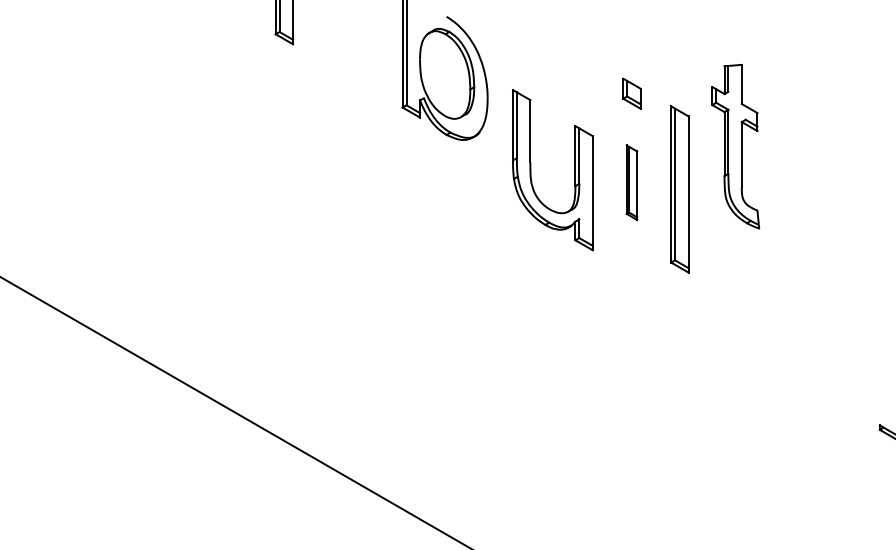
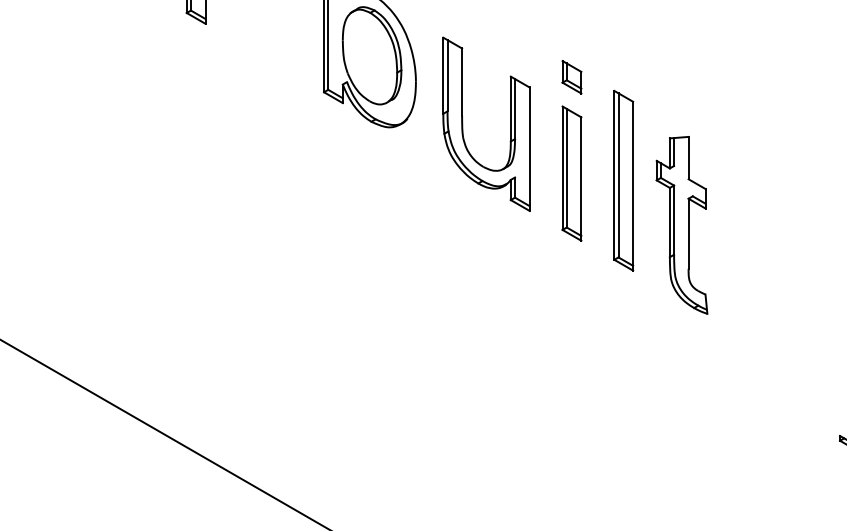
part: (735, 146) -> (681, 225), moved
part: (531, 170) -> (463, 124), moved
part: (631, 182) -> (571, 173), size x1.67

